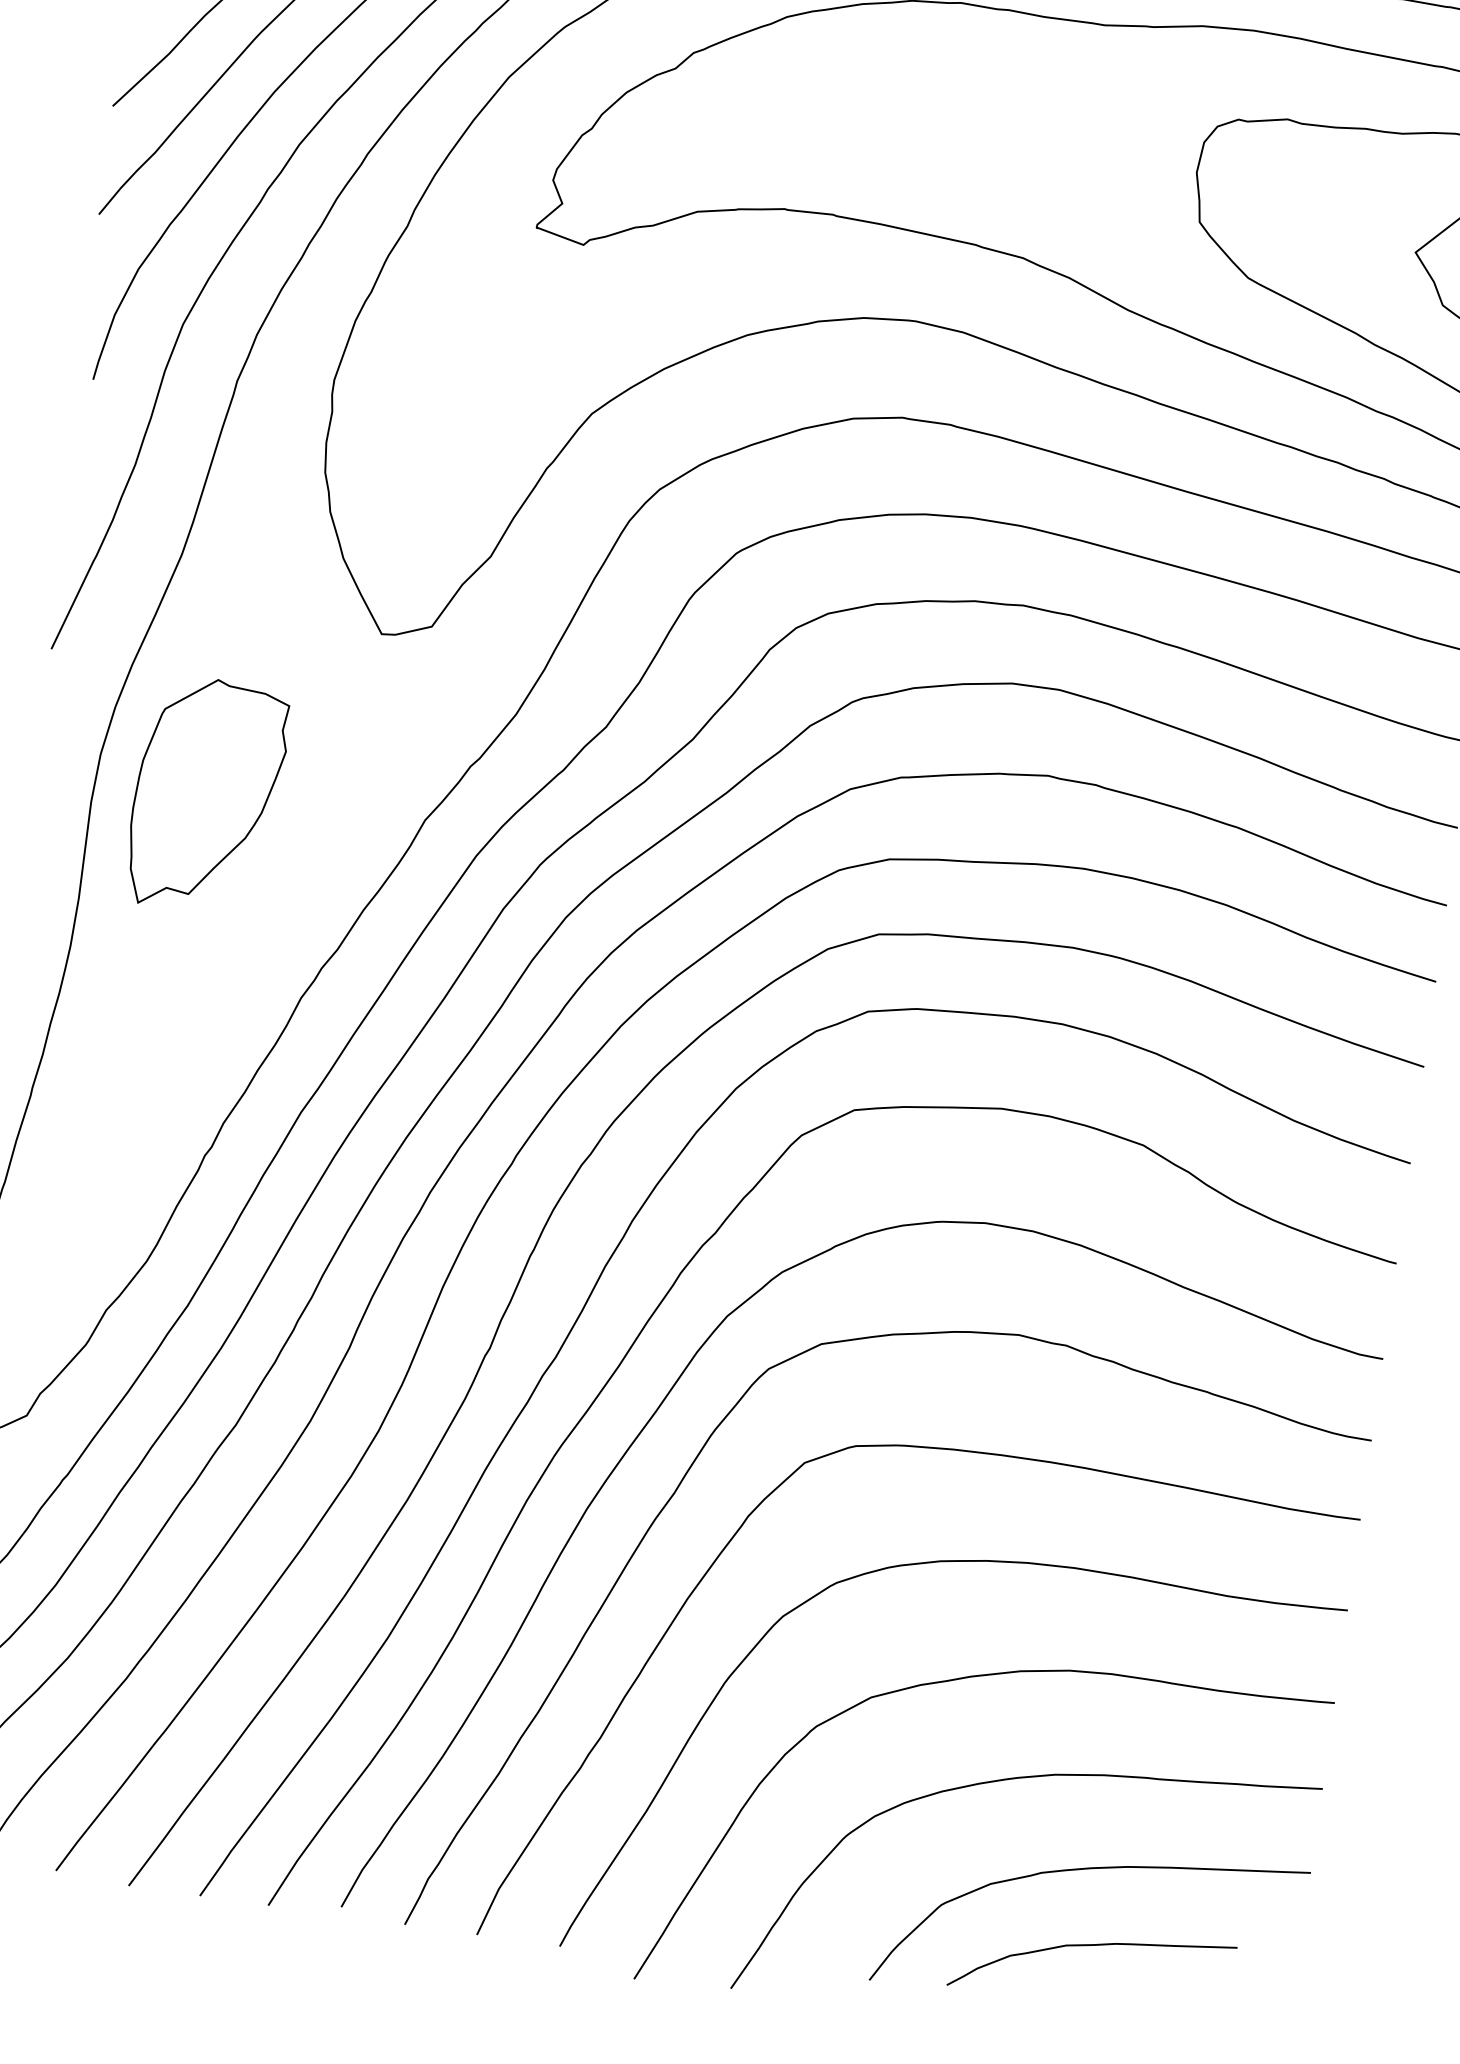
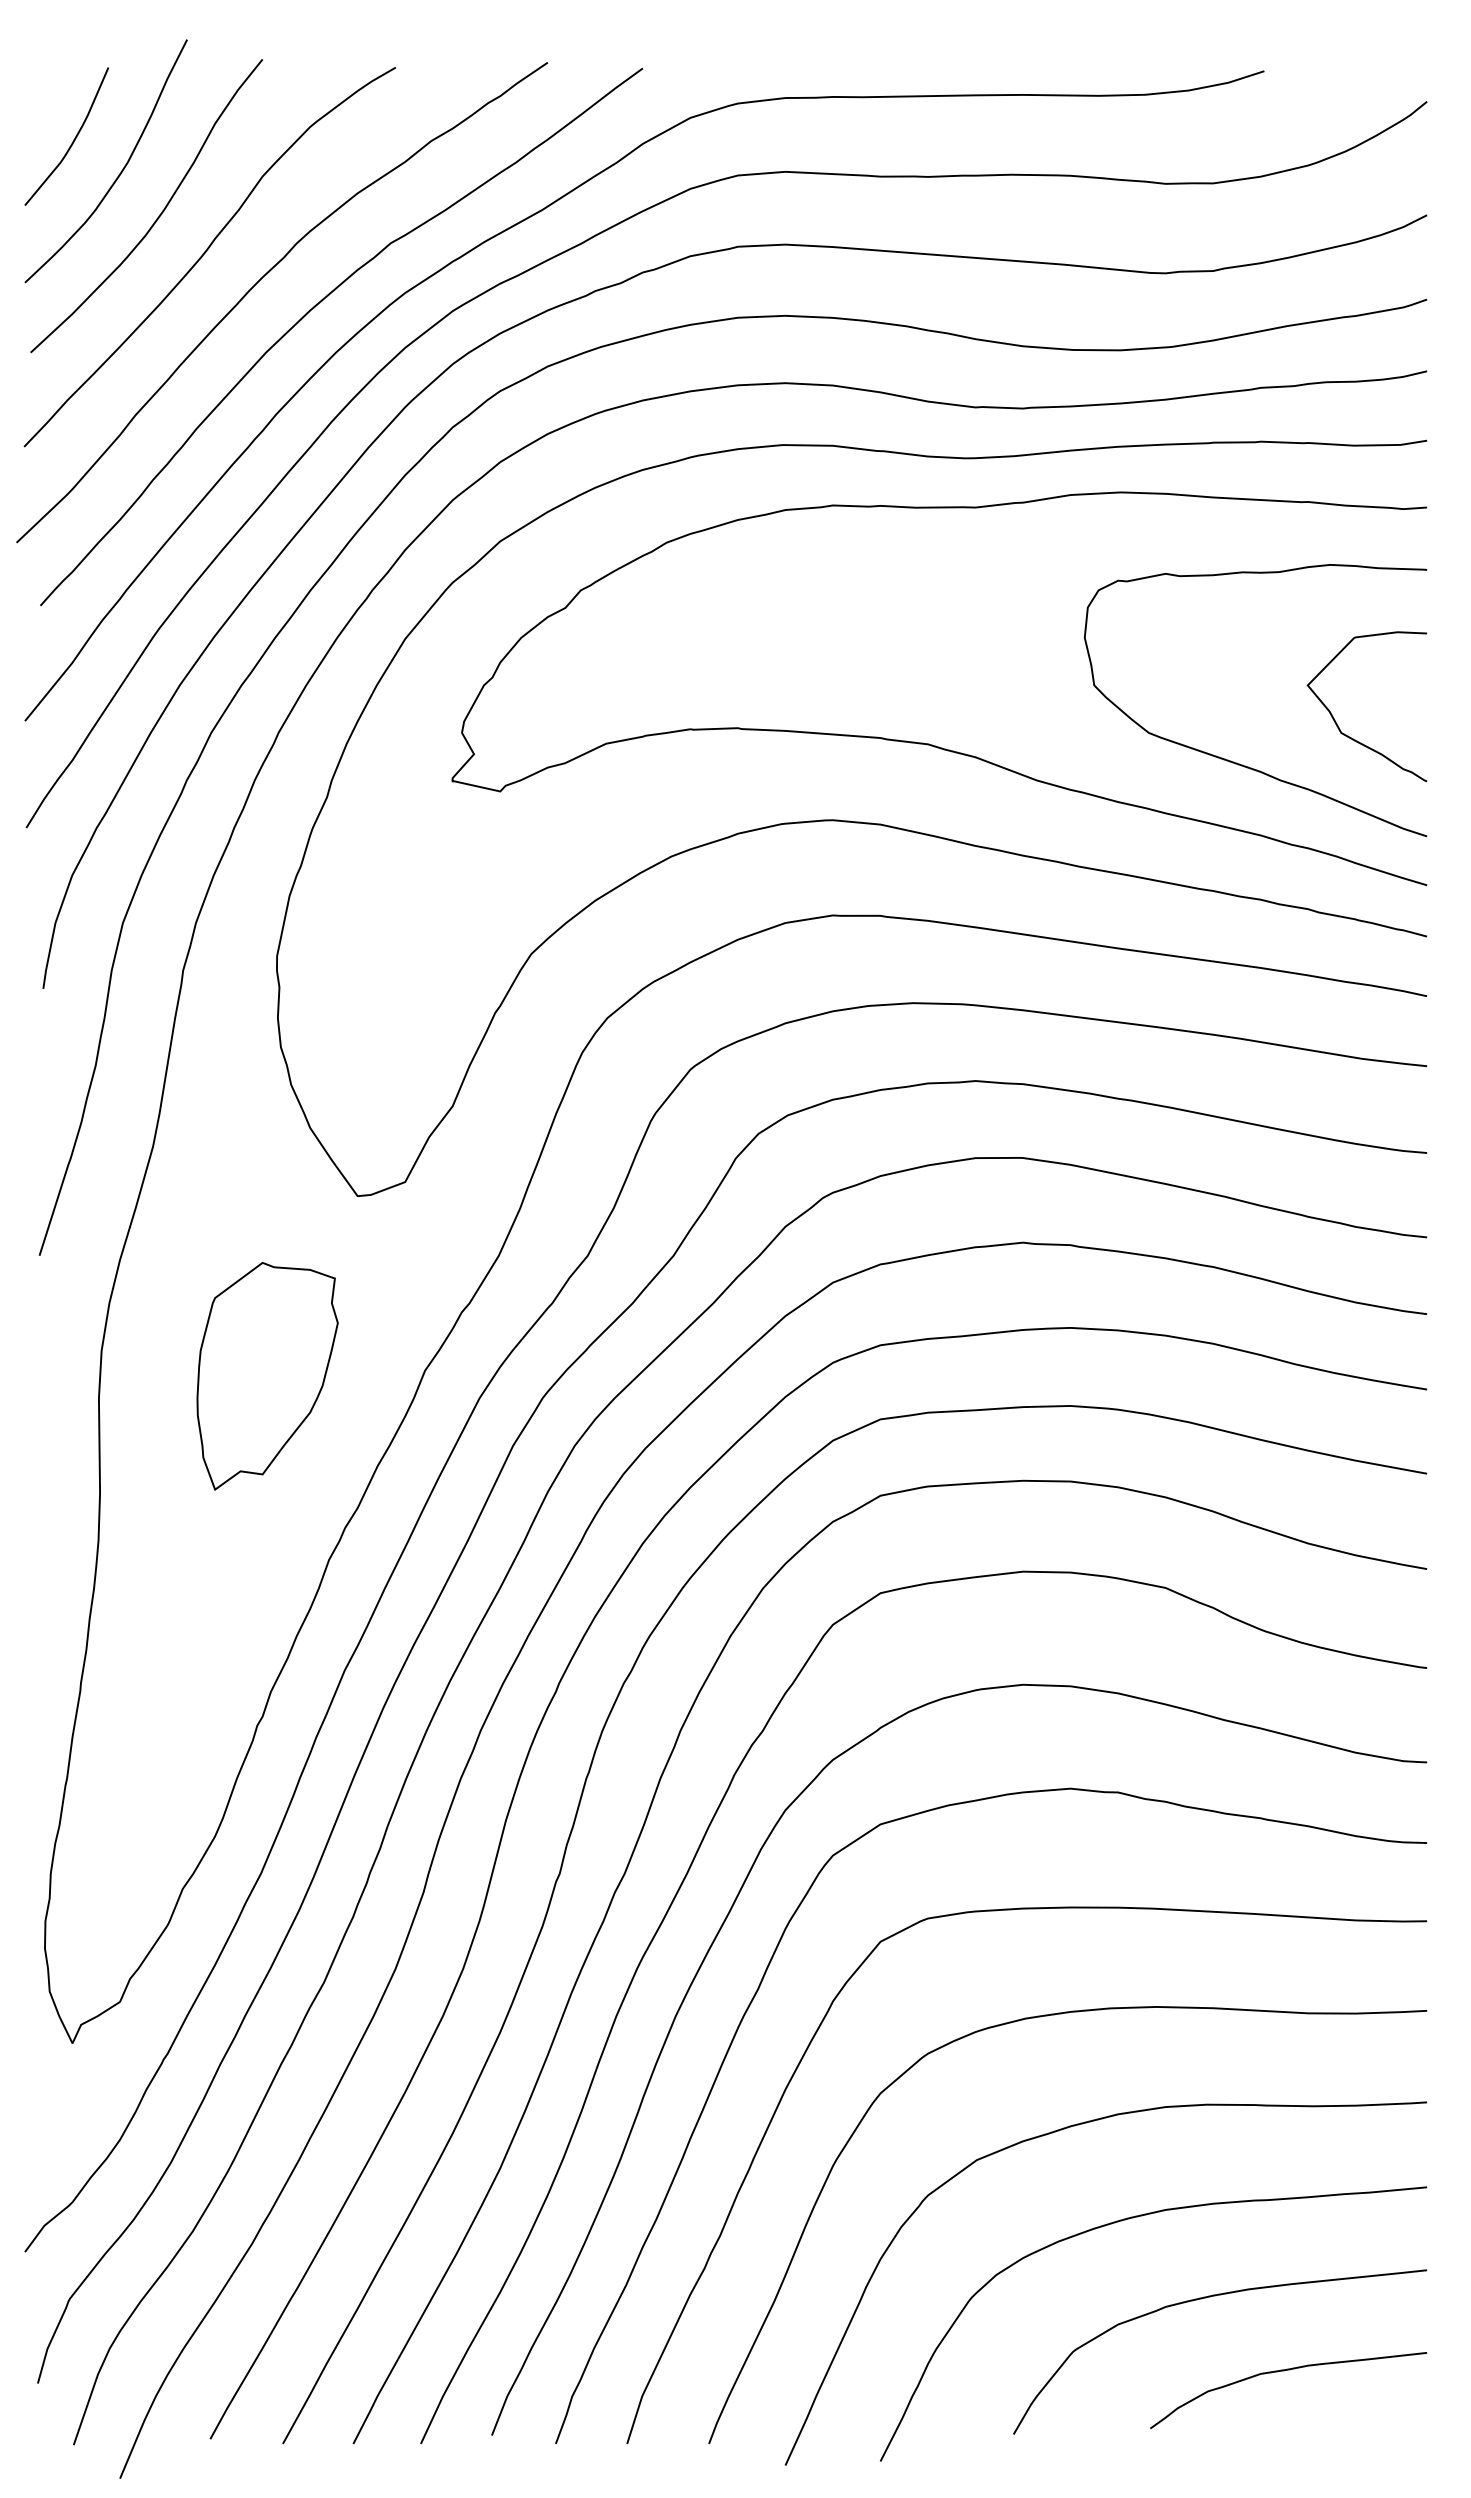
part: (207, 794) -> (267, 1375), moved
curve: (1090, 1946) -> (1284, 2371), moved

